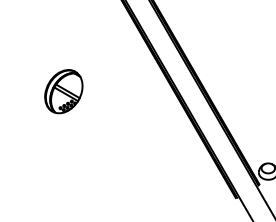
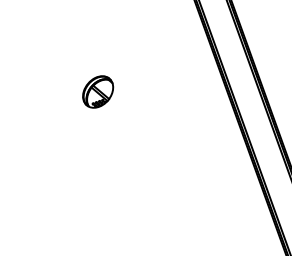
part: (63, 91) -> (97, 91), size x0.6

